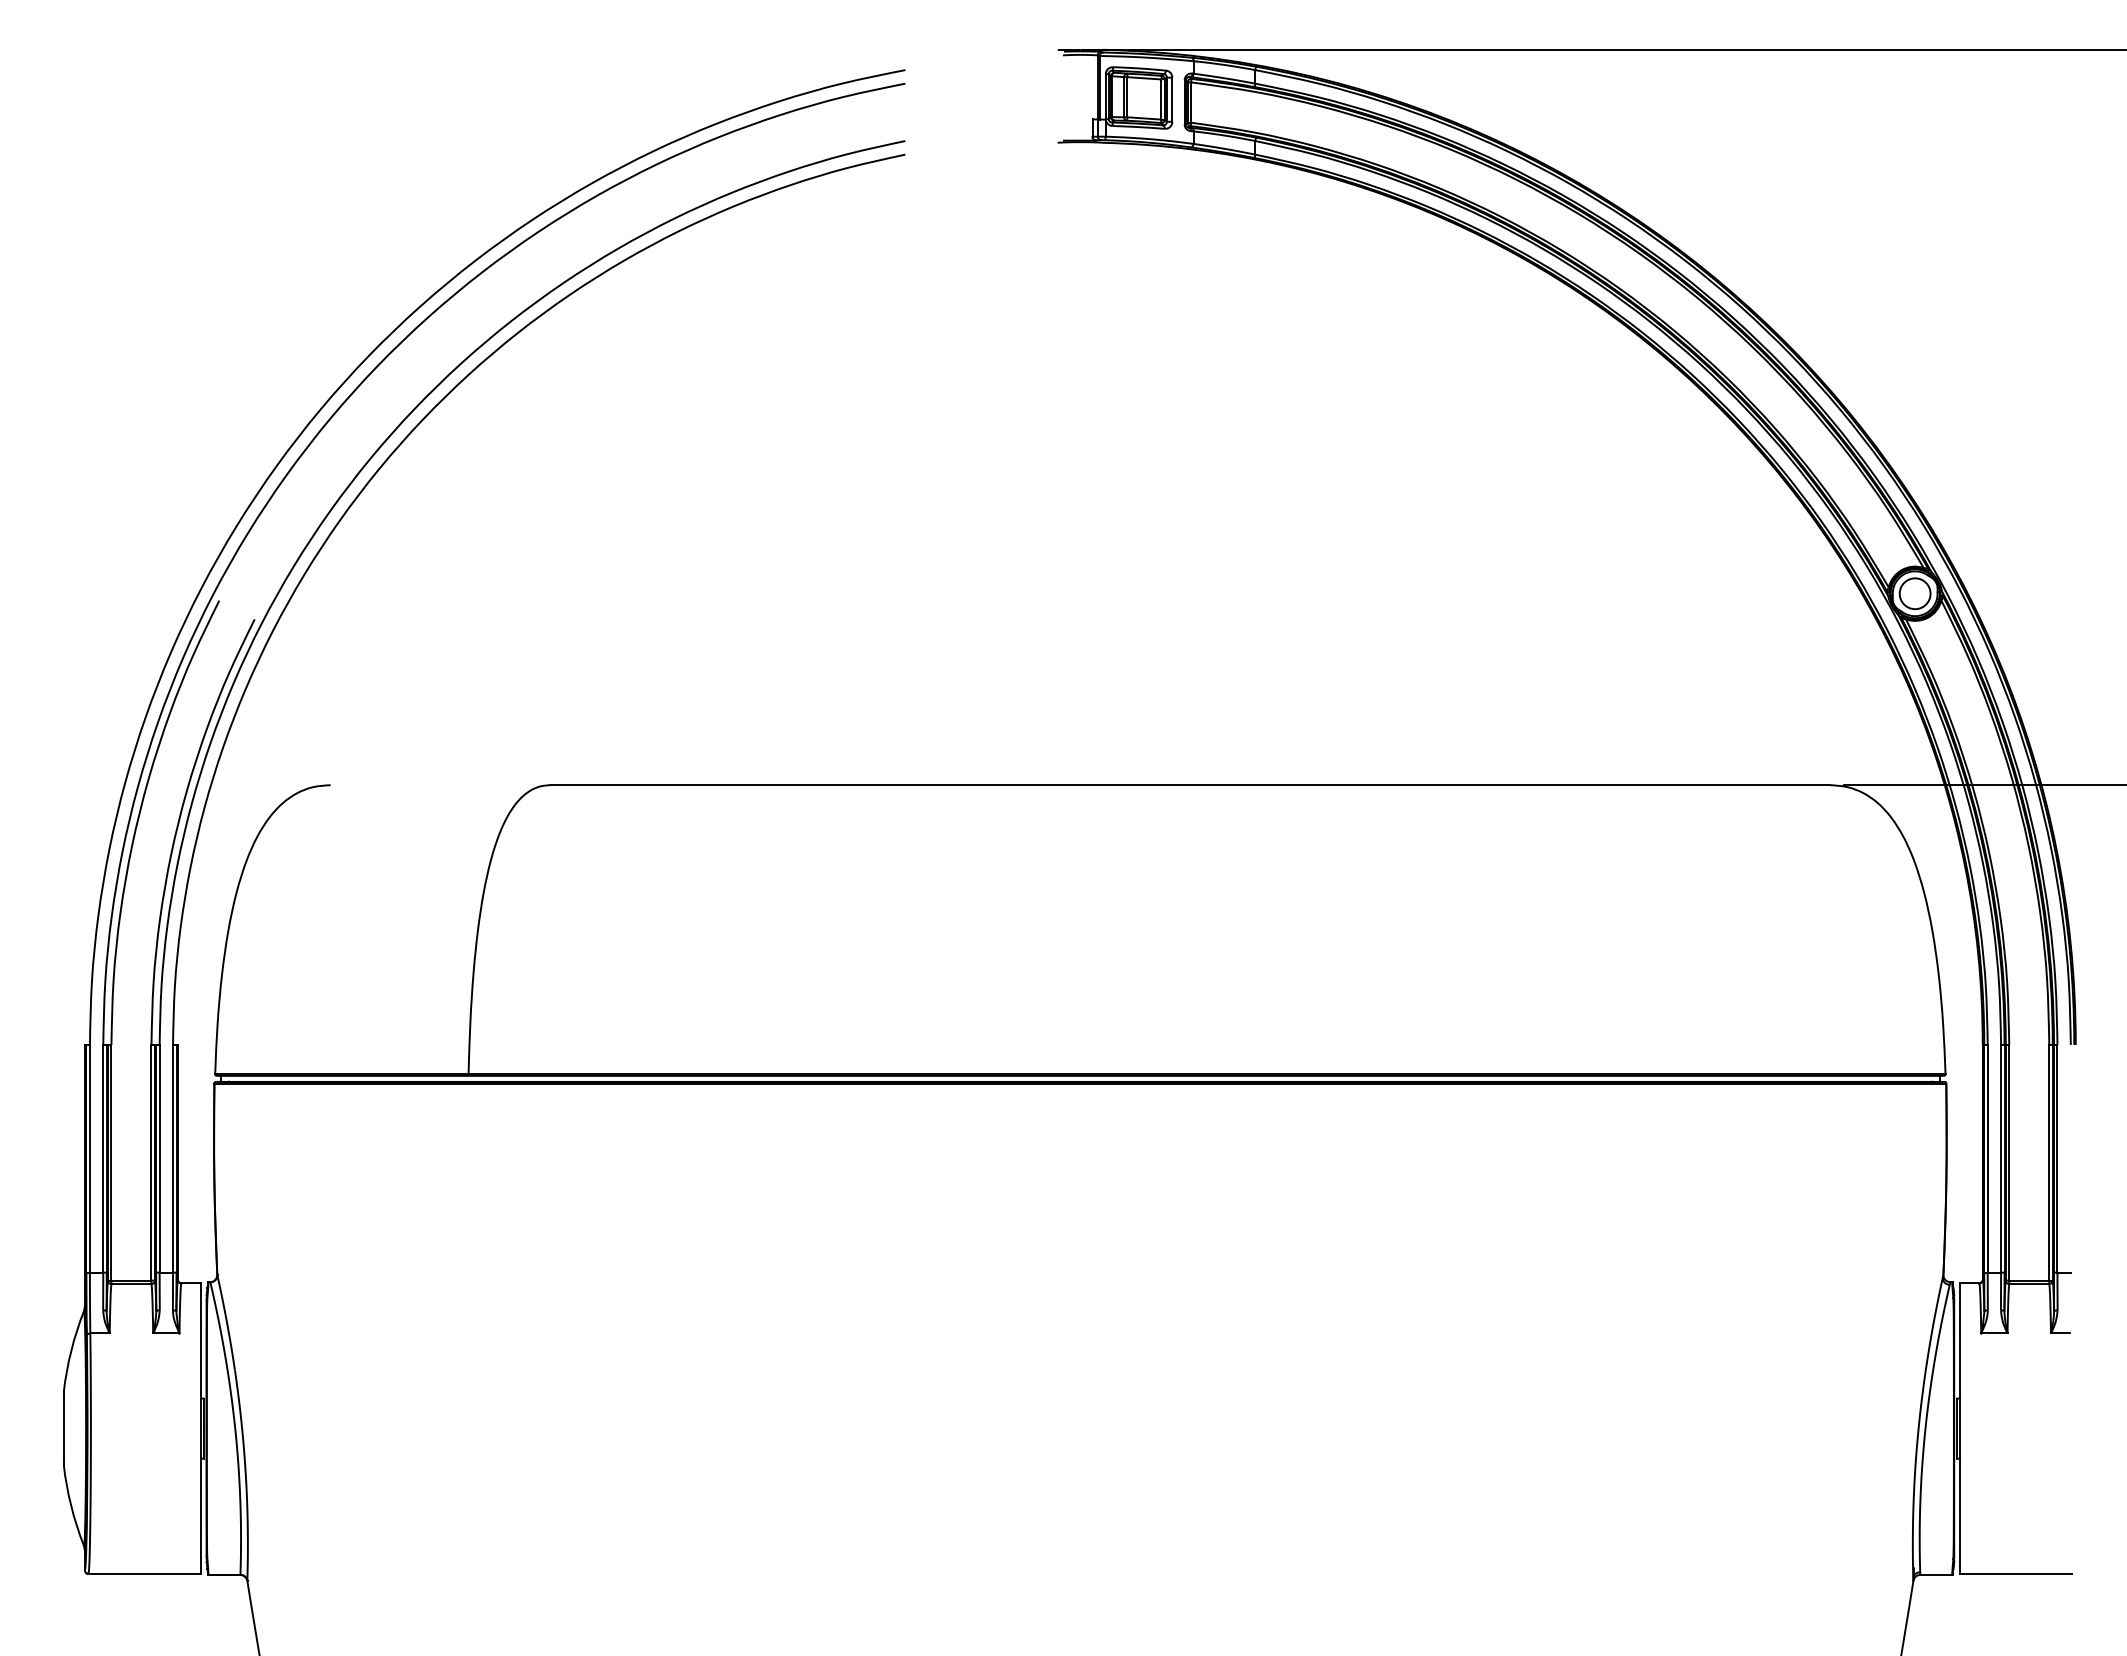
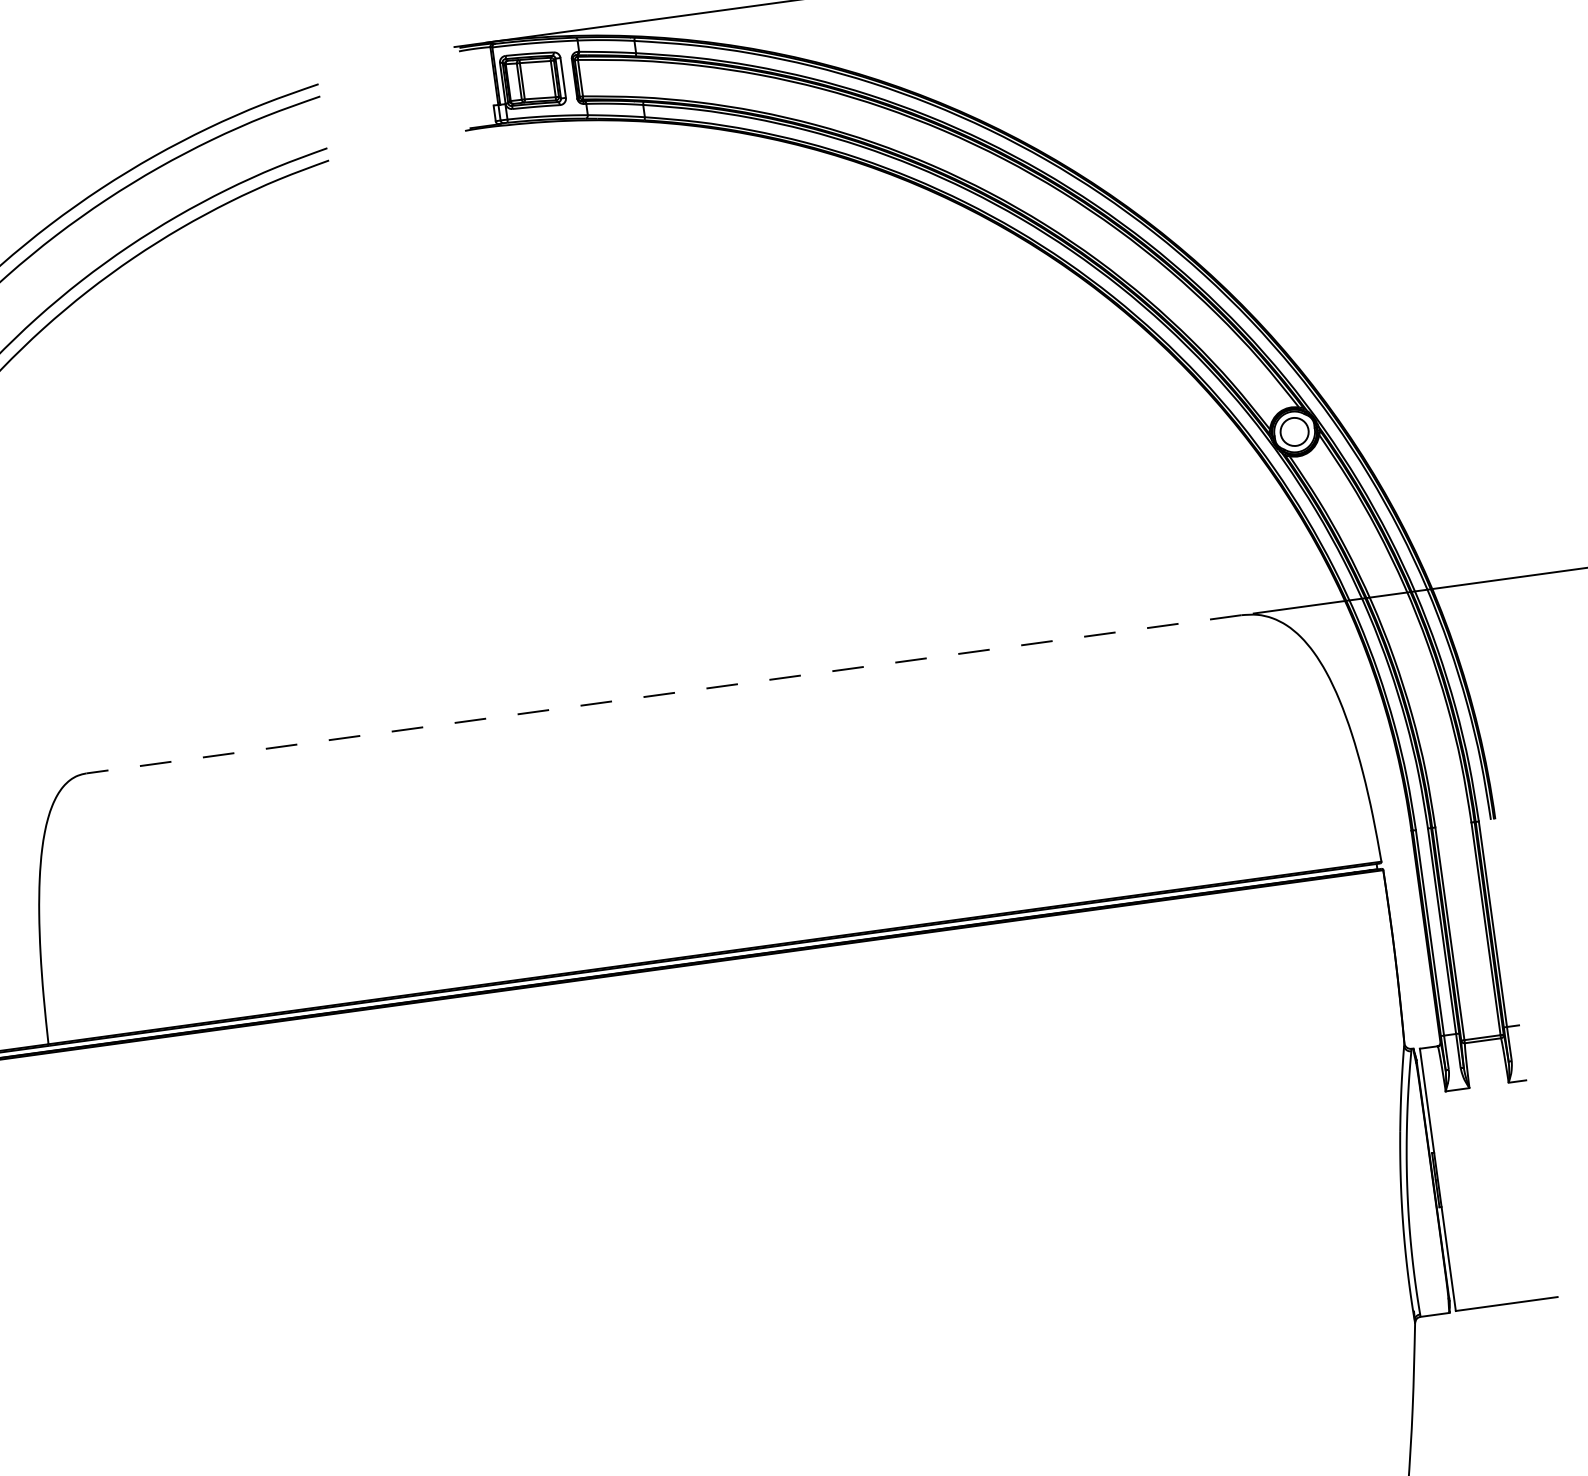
line: (1190, 785) -> (664, 694), solid -> dashed

